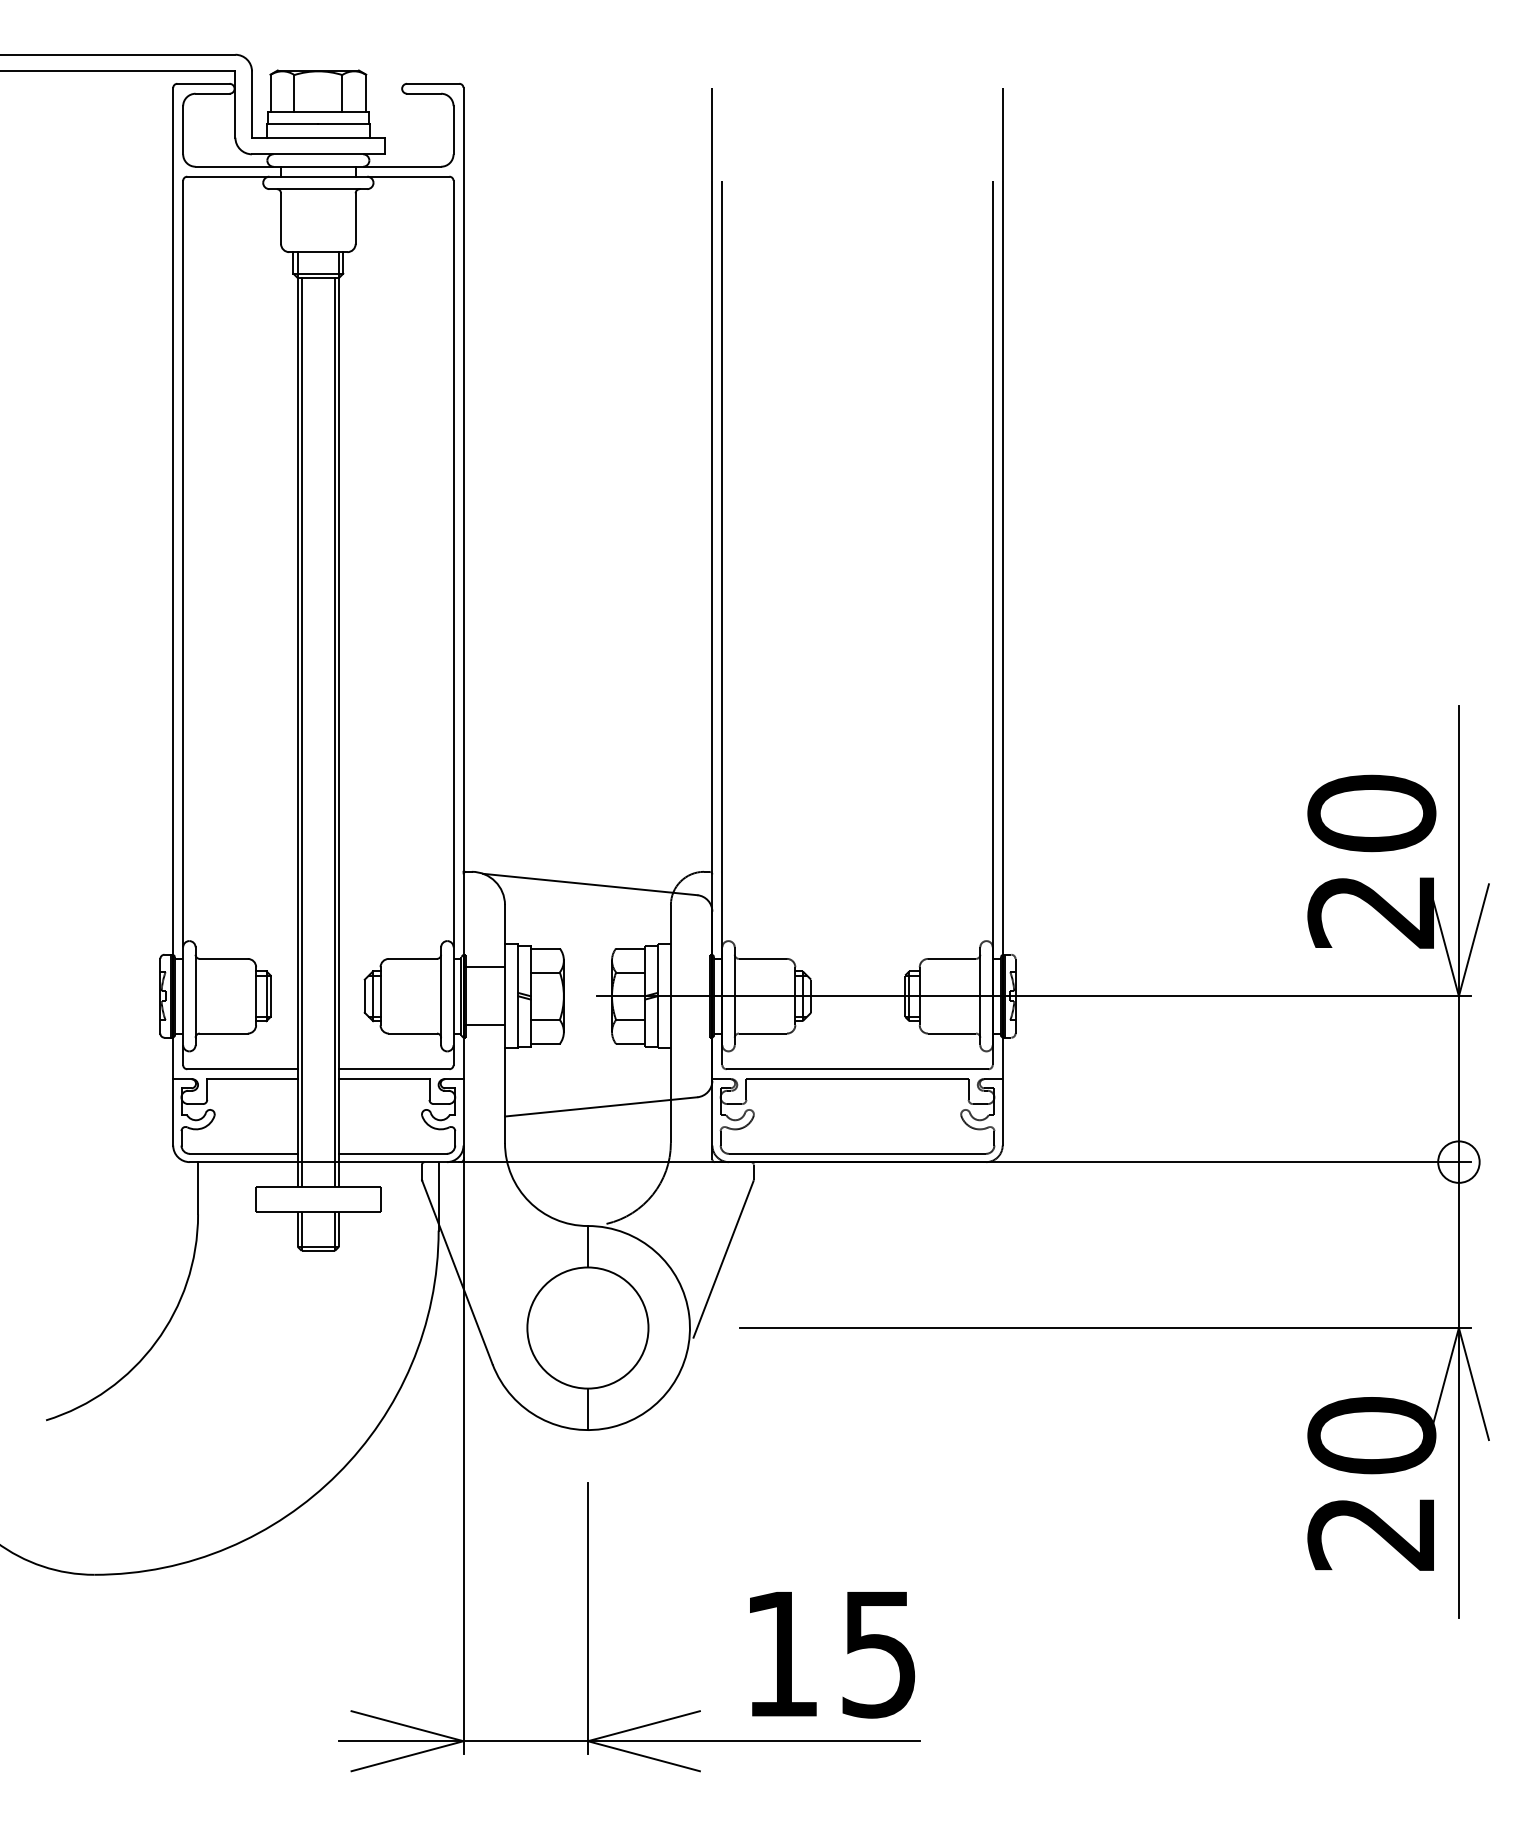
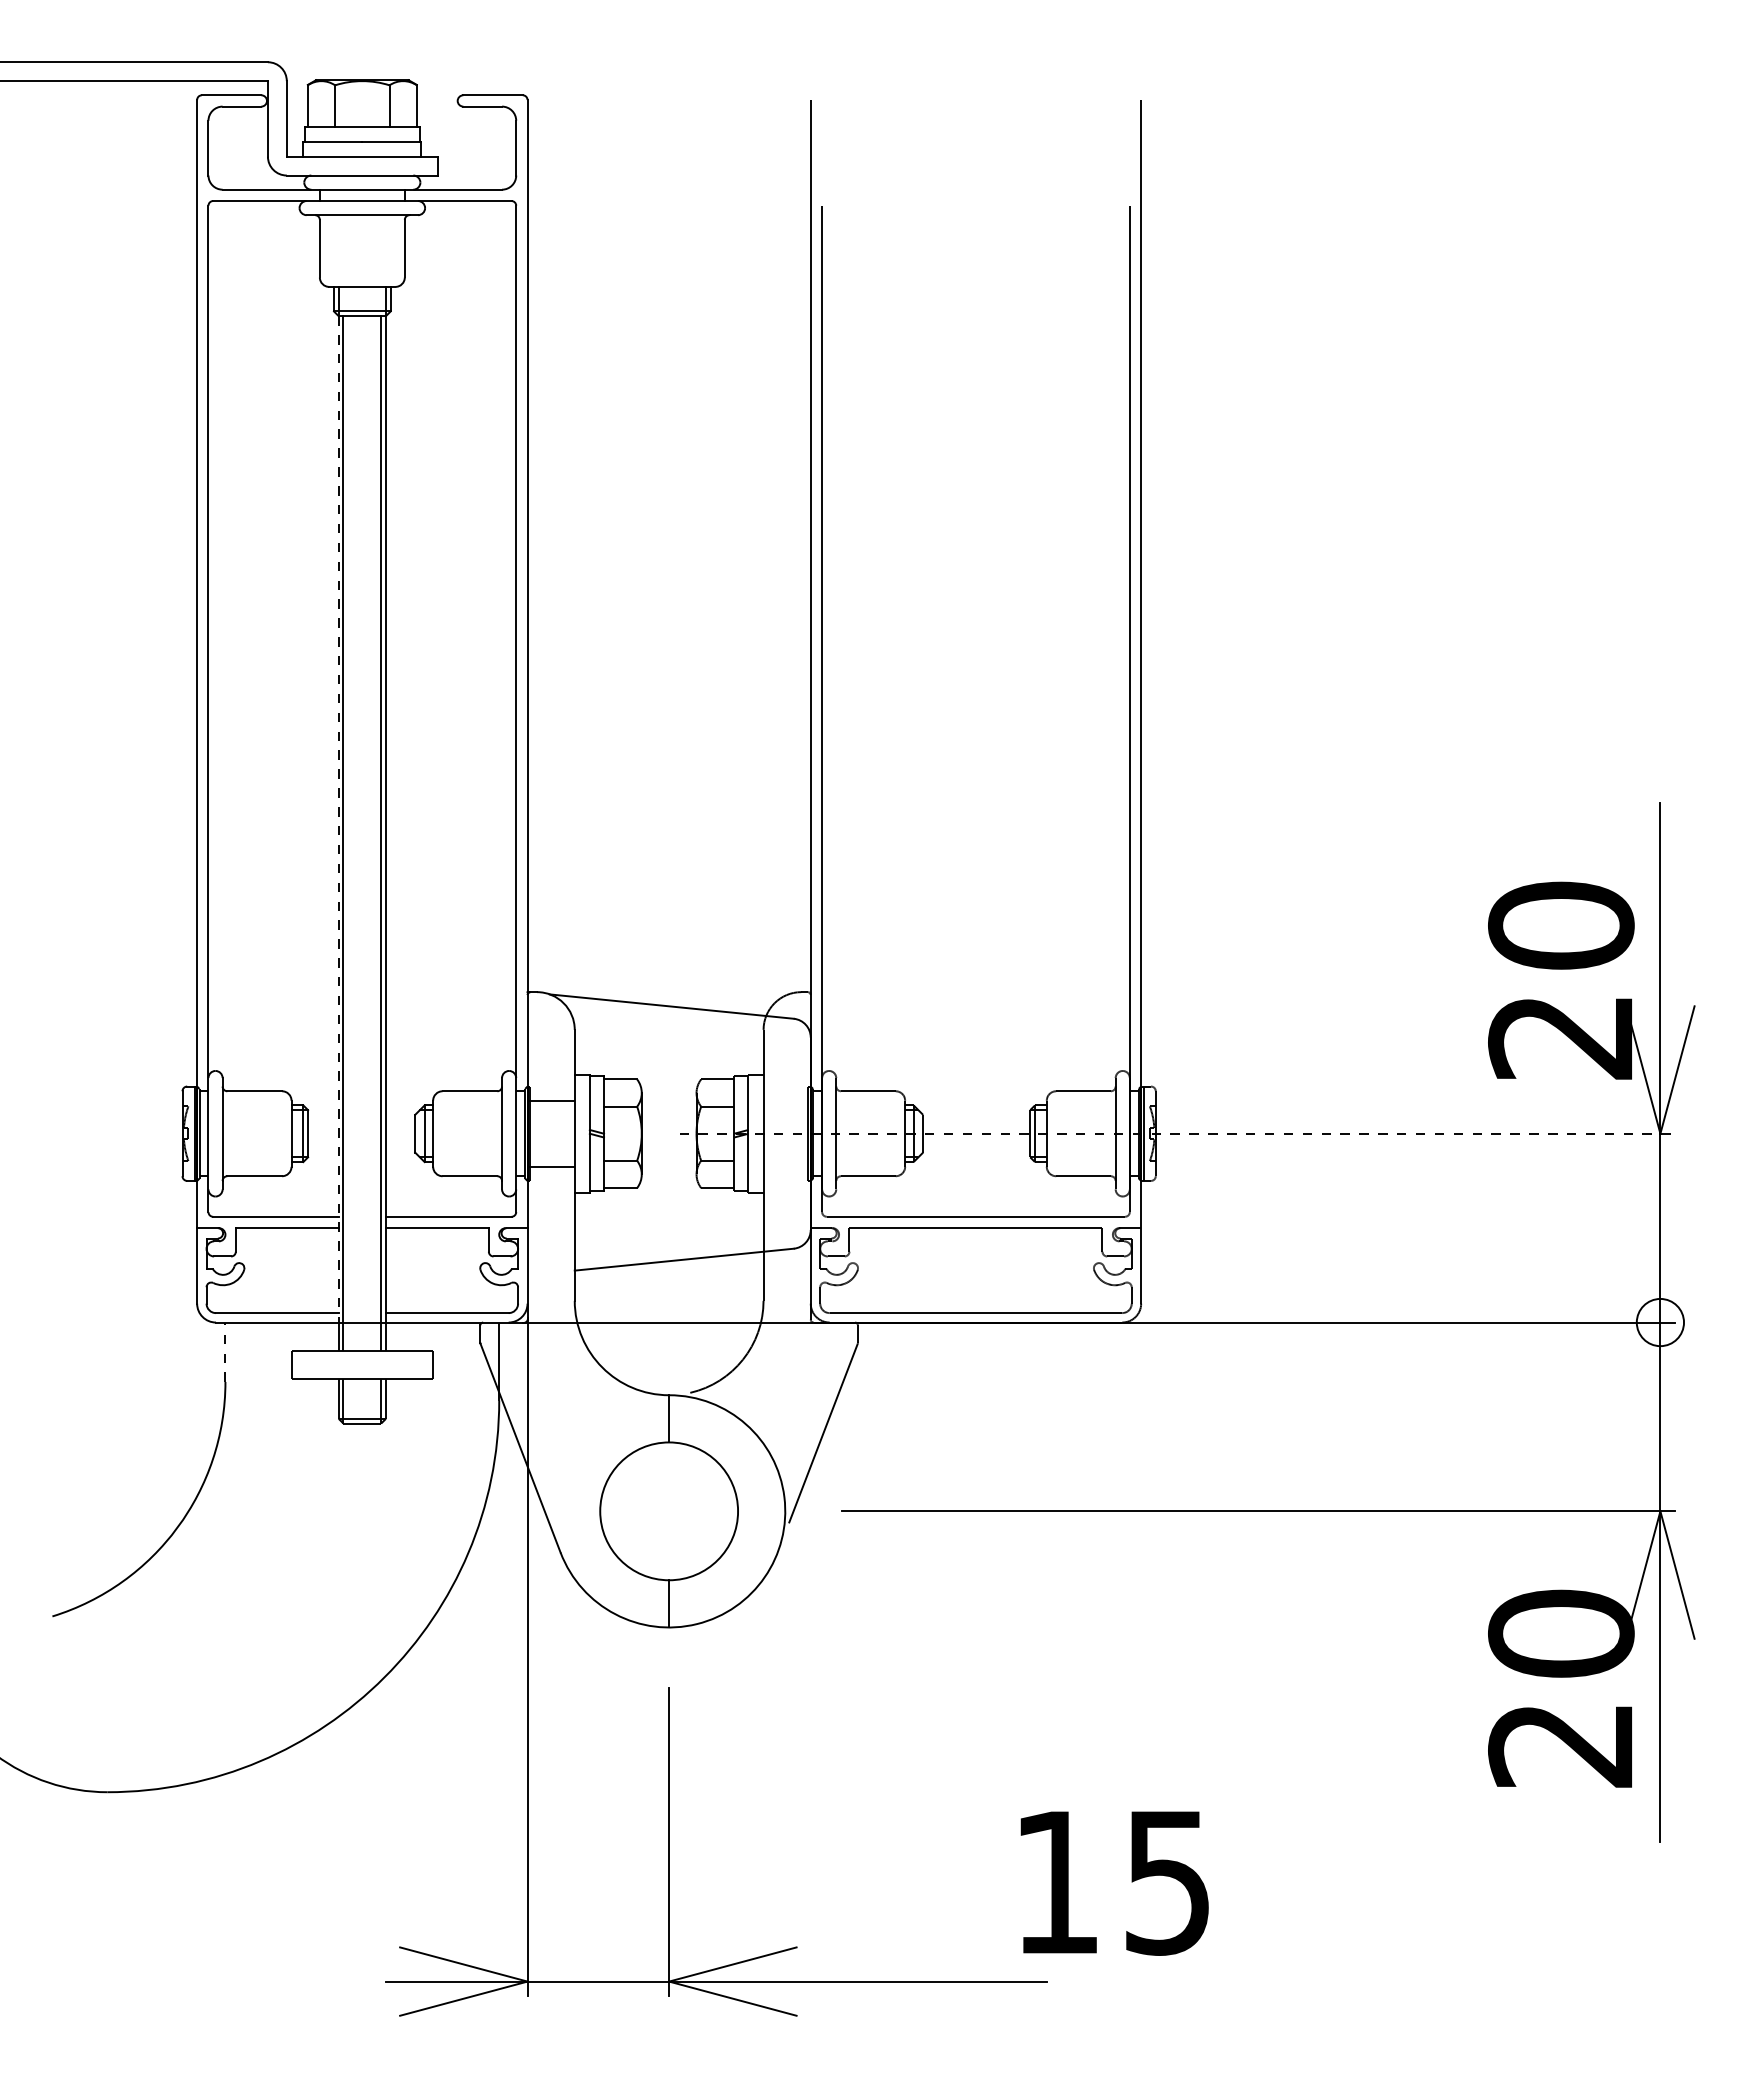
line: (297, 720) -> (338, 819), solid -> dashed
line: (1034, 996) -> (1177, 1134), solid -> dashed
line: (198, 1187) -> (225, 1351), solid -> dashed
text: (832, 1655) -> (1114, 1884), moved

